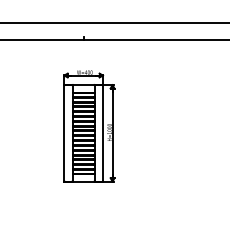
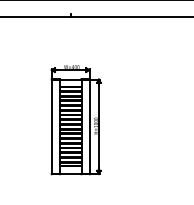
part: (89, 126) -> (76, 120), moved

